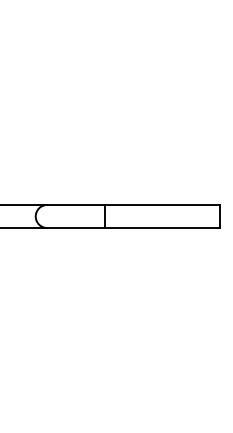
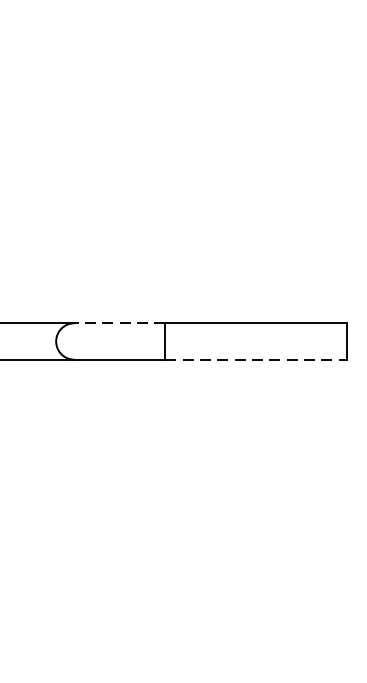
line: (76, 204) -> (120, 322), solid -> dashed
line: (162, 228) -> (256, 360), solid -> dashed

